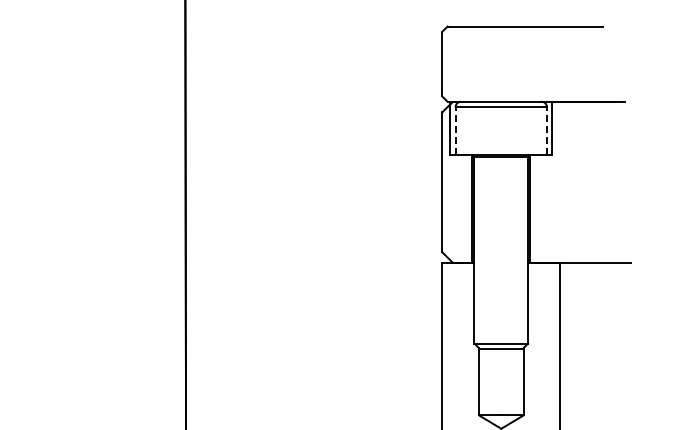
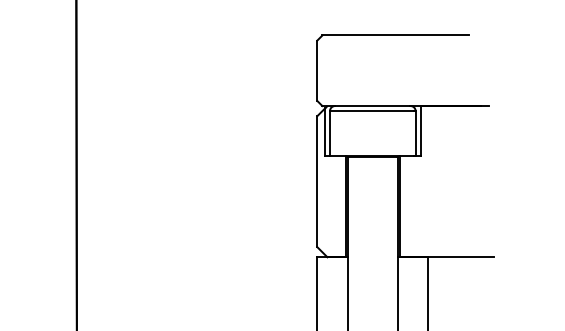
line: (455, 130) -> (329, 133), dashed -> solid
line: (546, 130) -> (415, 133), dashed -> solid

